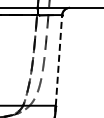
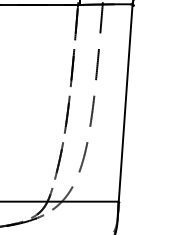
line: (58, 59) -> (124, 101), dashed -> solid

